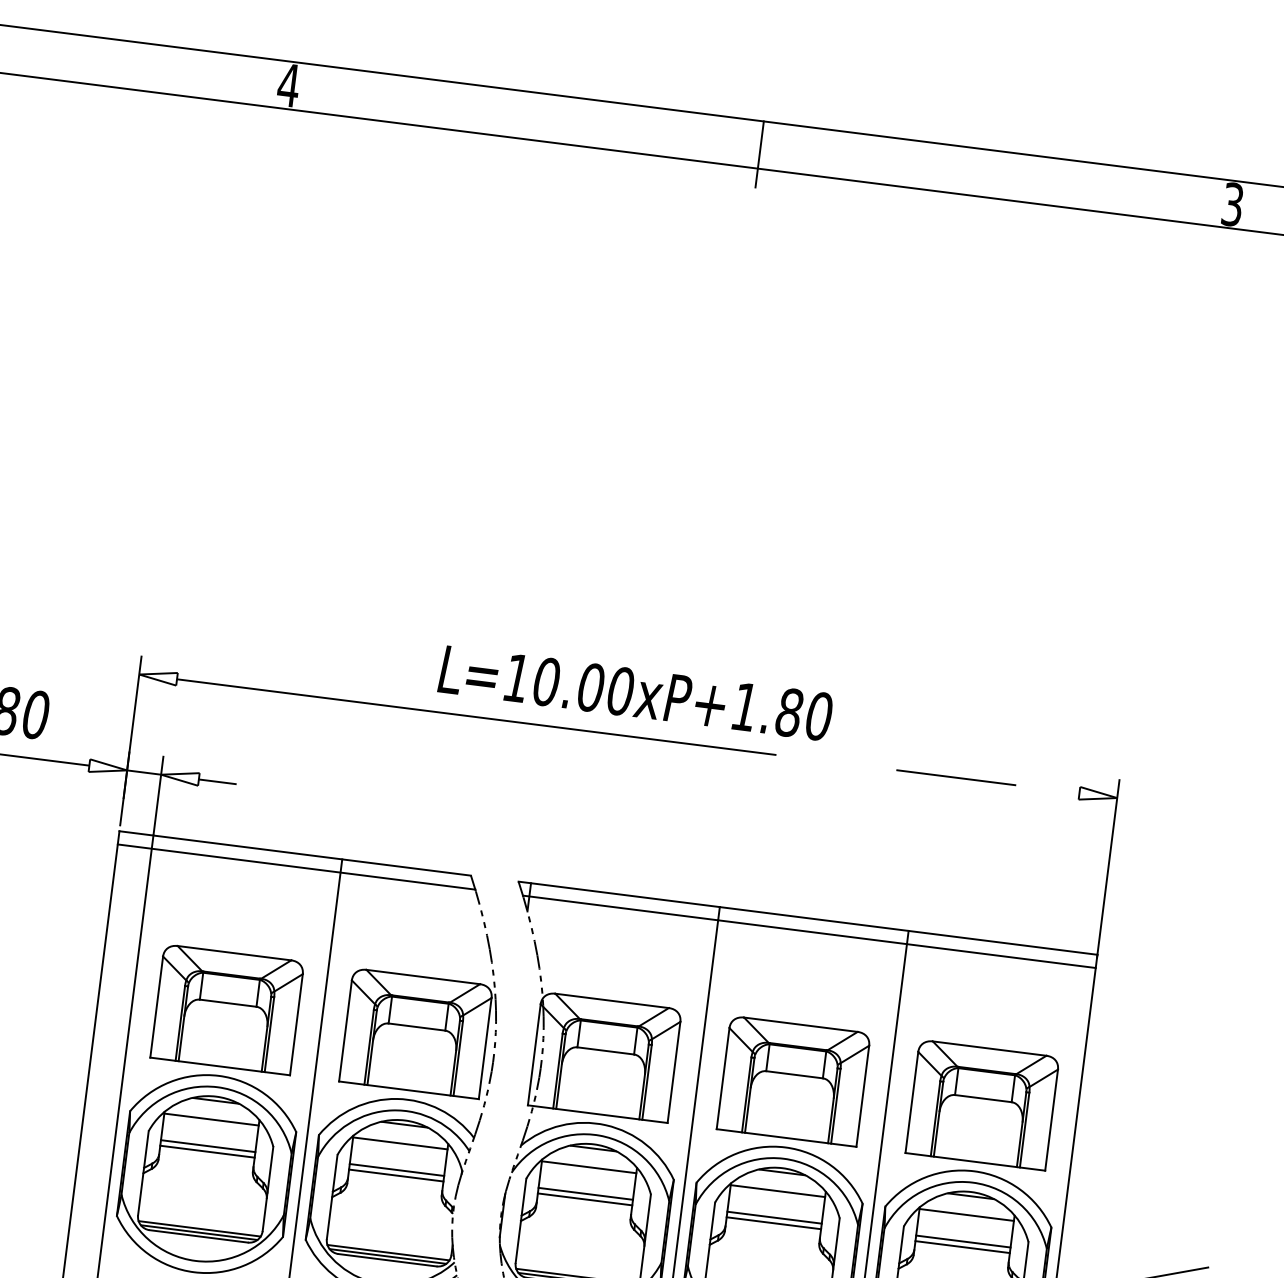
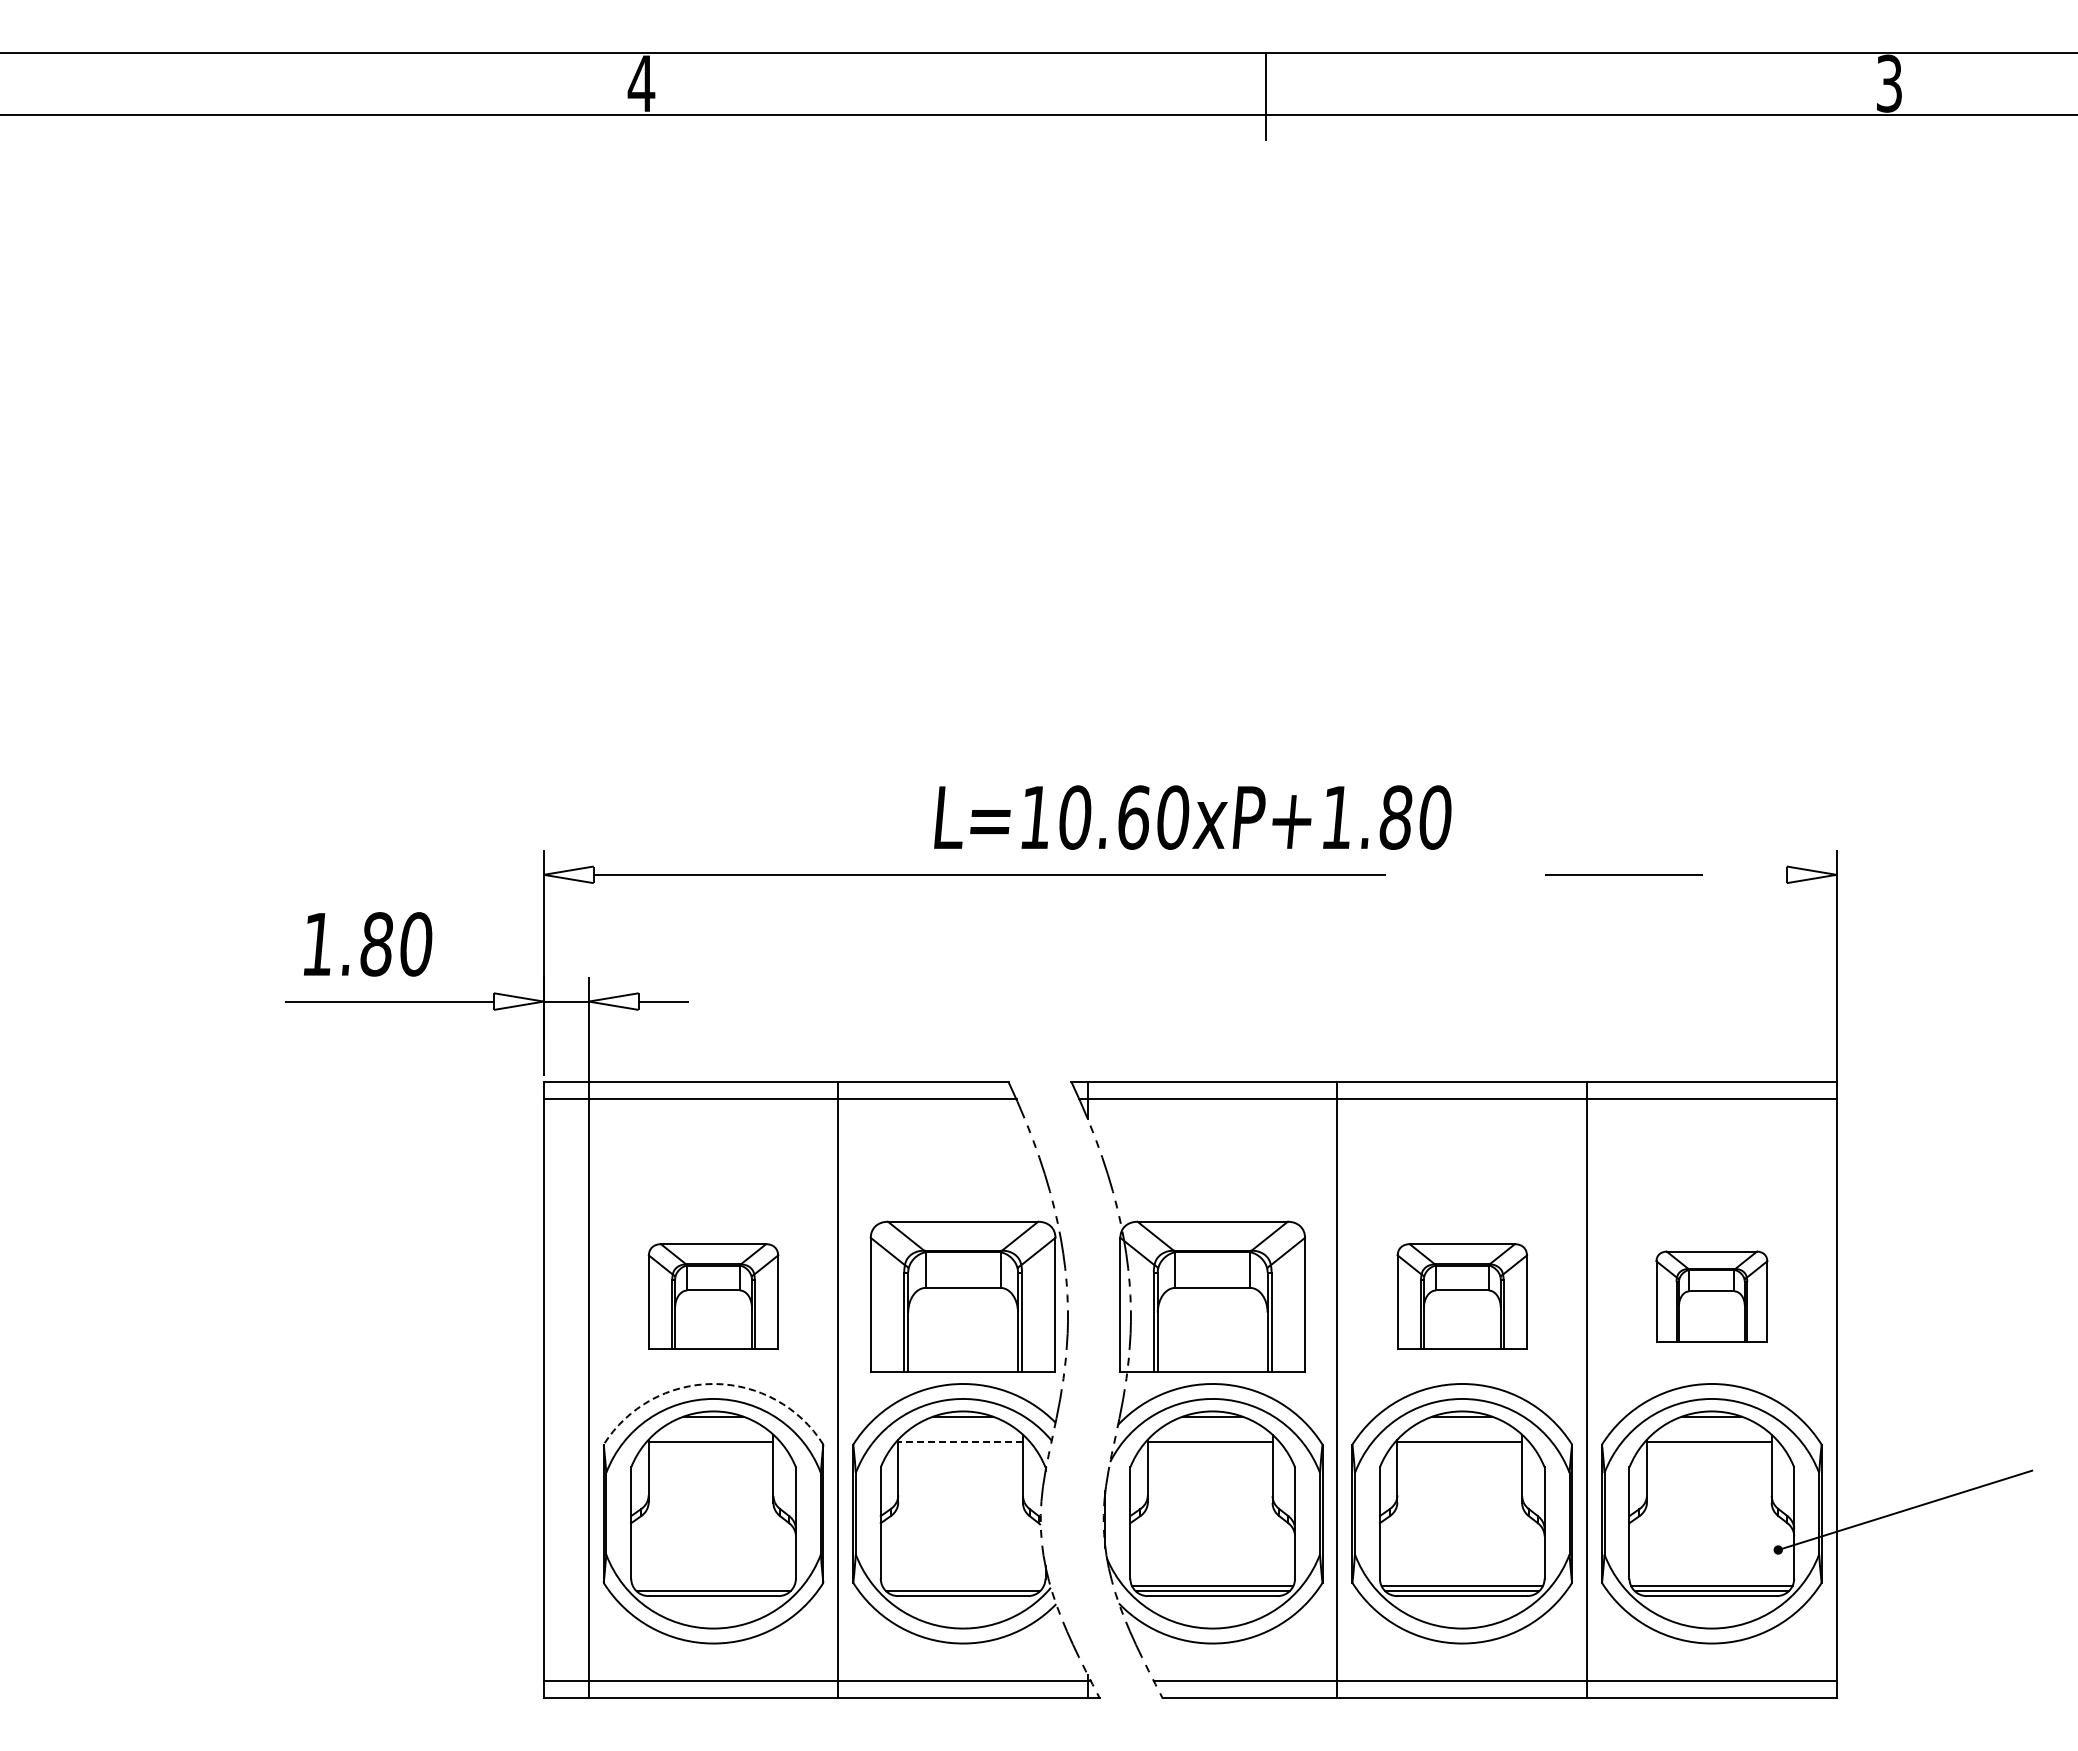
text: (590, 687) -> (1133, 817), L=10.00xP+1.80 -> L=10.60xP+1.80
part: (227, 1009) -> (713, 1296), size x0.7
arc: (218, 1075) -> (713, 1383), solid -> dashed
part: (793, 1081) -> (1462, 1296), size x0.7
part: (982, 1105) -> (1711, 1296), size x0.6
line: (400, 1143) -> (960, 1442), solid -> dashed
line: (207, 1146) -> (710, 1477), removed
line: (207, 1151) -> (710, 1484), removed
line: (396, 1170) -> (960, 1477), removed
line: (396, 1175) -> (960, 1484), removed
line: (585, 1194) -> (1209, 1477), removed
line: (584, 1199) -> (1209, 1484), removed
line: (774, 1217) -> (1459, 1477), removed
line: (773, 1223) -> (1459, 1484), removed
line: (199, 1229) -> (713, 1586), removed
line: (962, 1241) -> (1708, 1477), removed
line: (962, 1247) -> (1708, 1484), removed
line: (387, 1252) -> (962, 1586), removed

